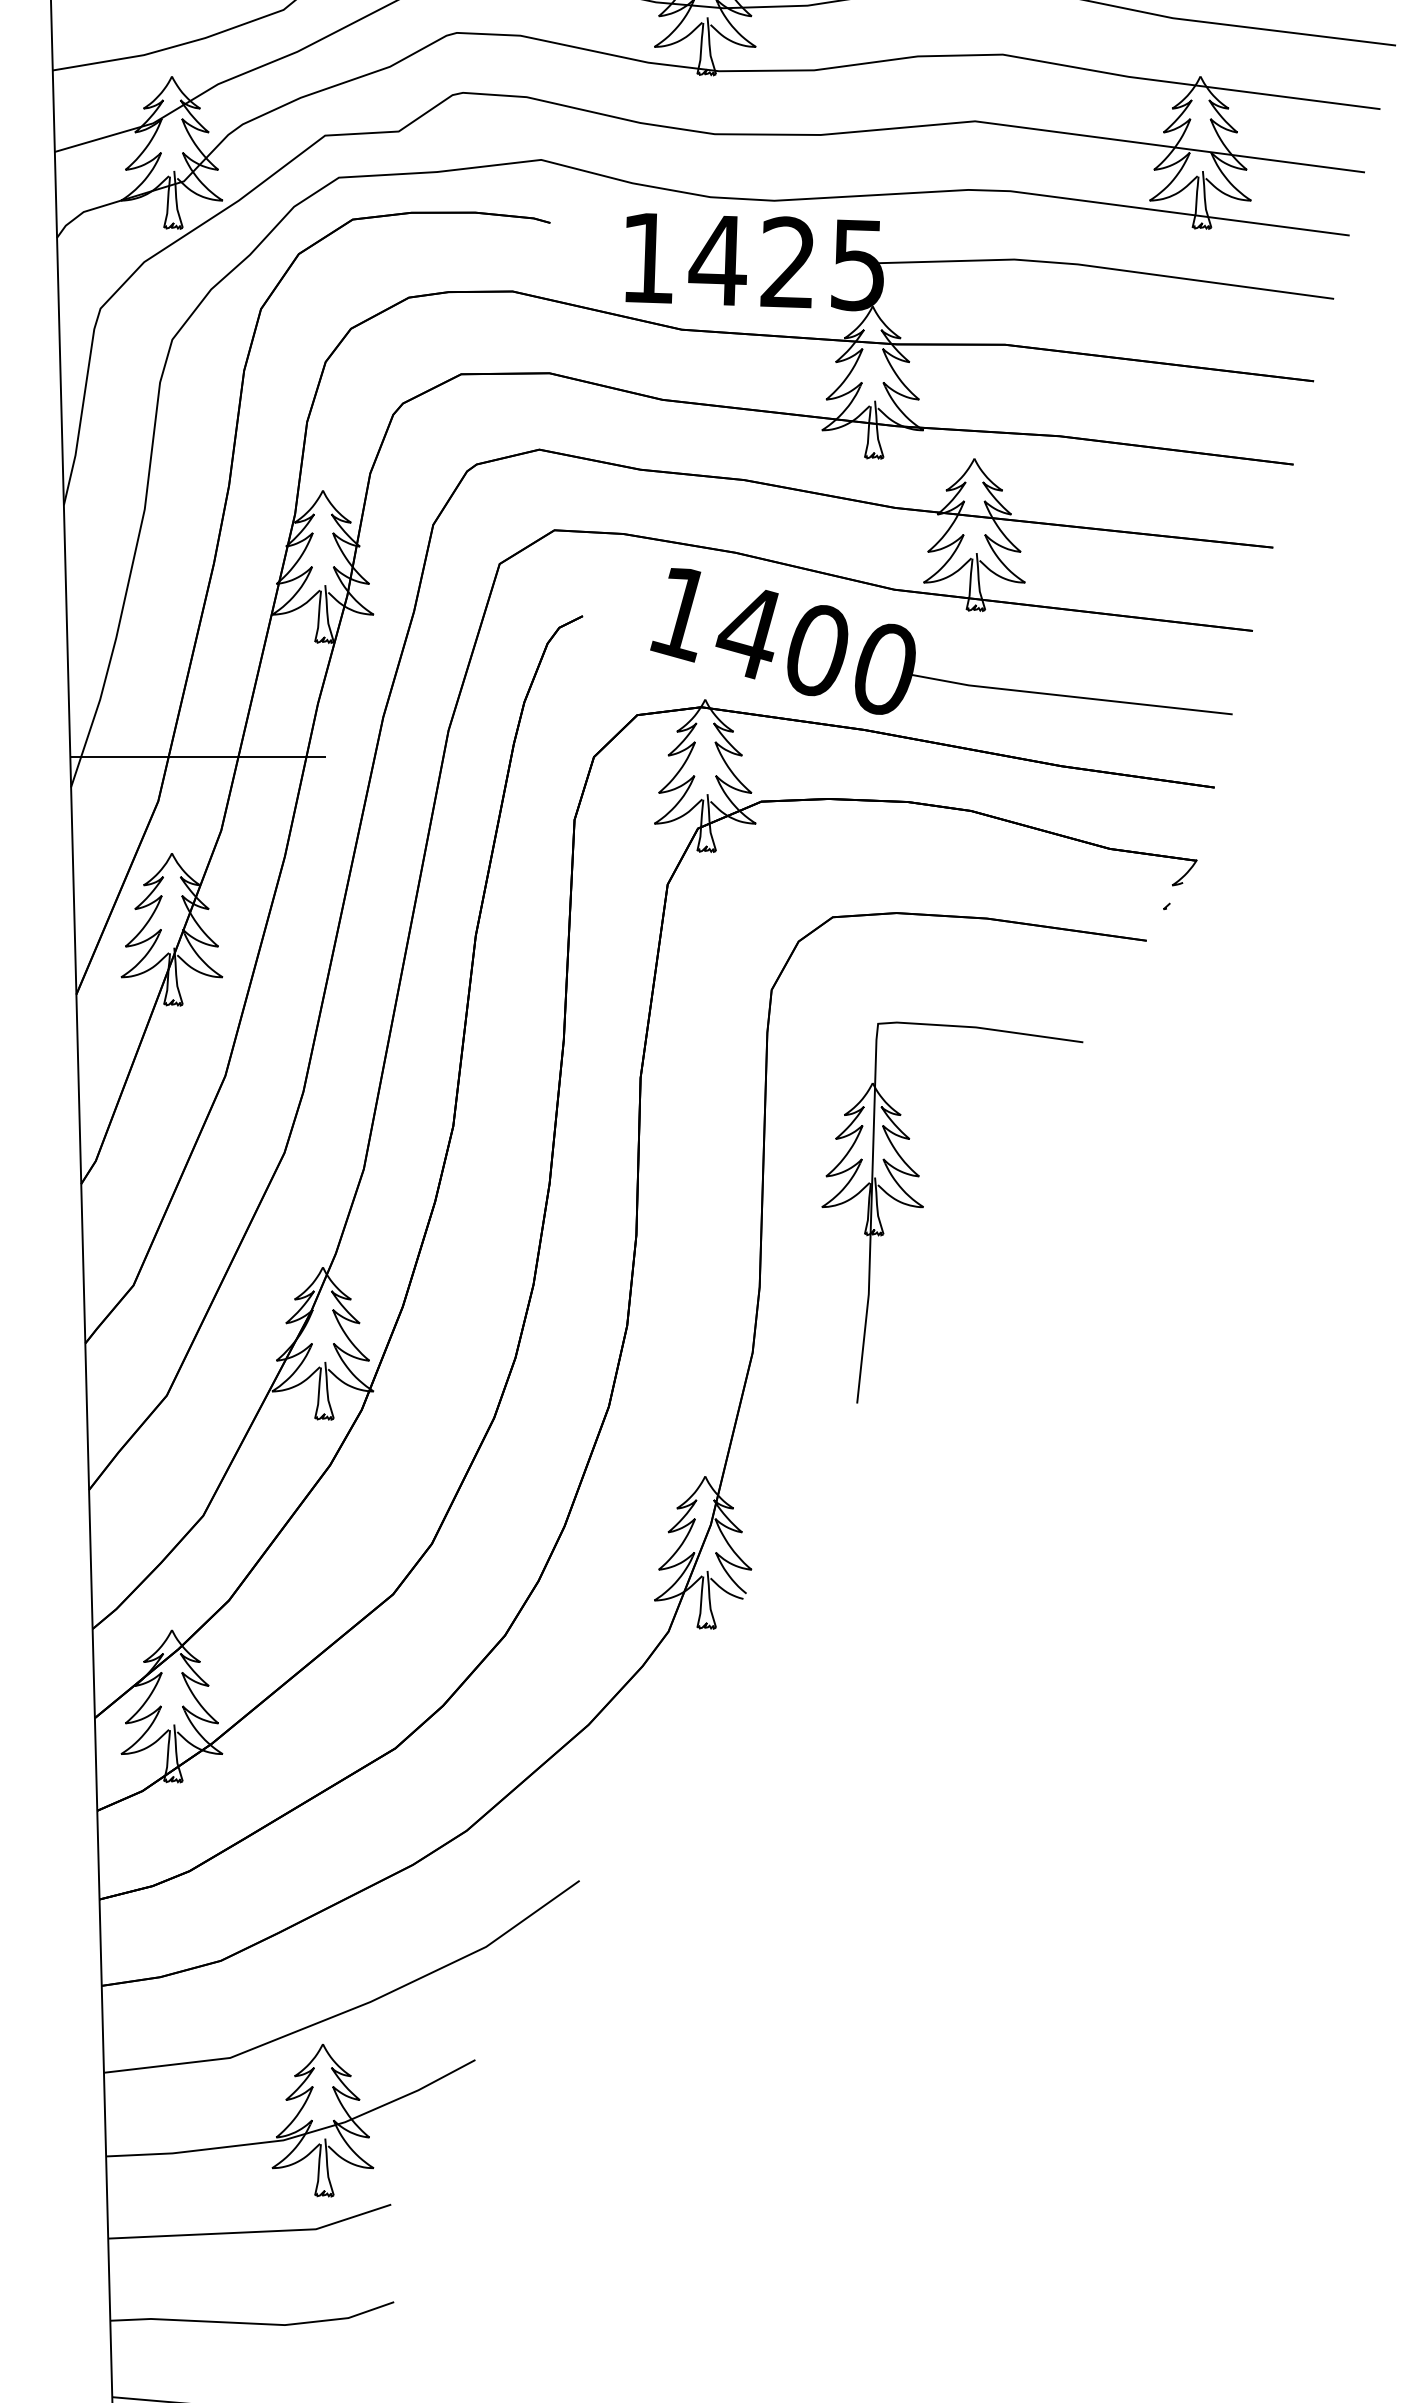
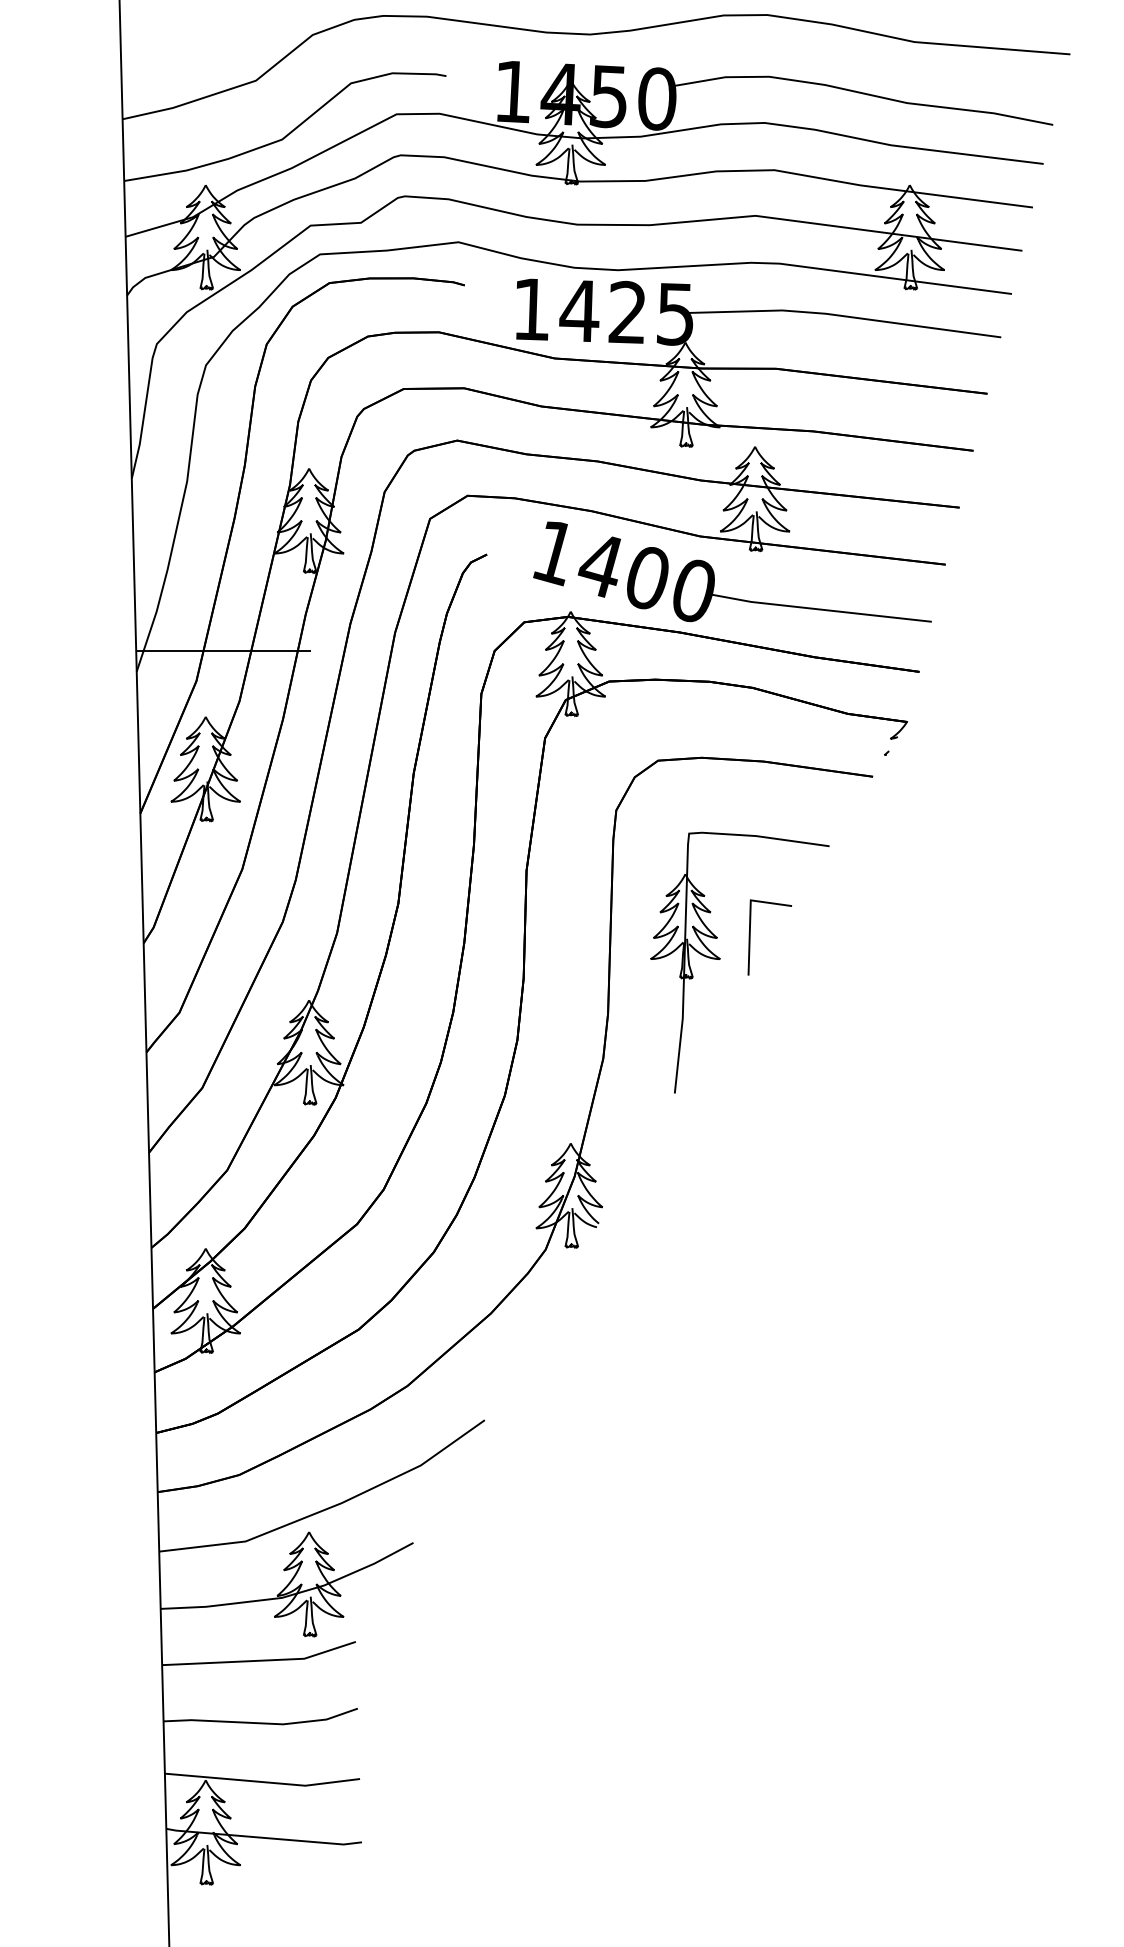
line: (967, 1175) -> (750, 937), added

